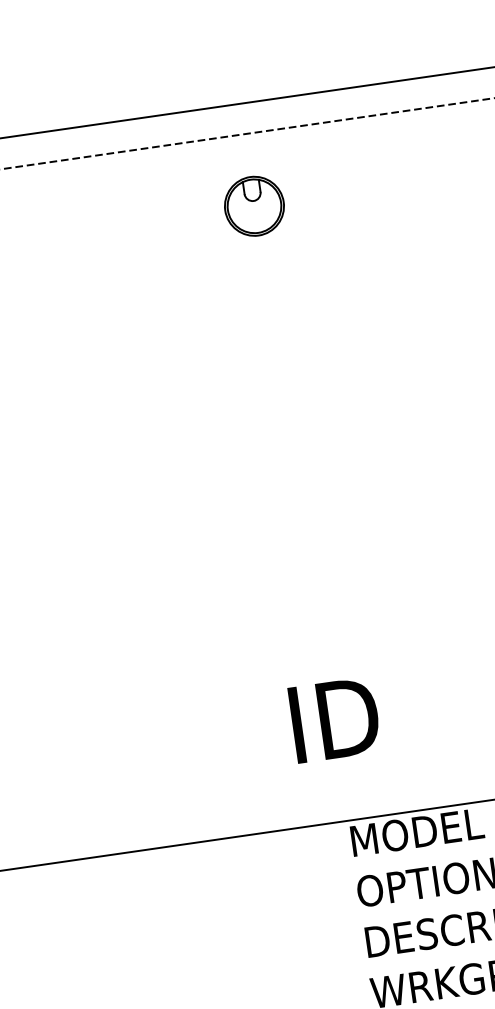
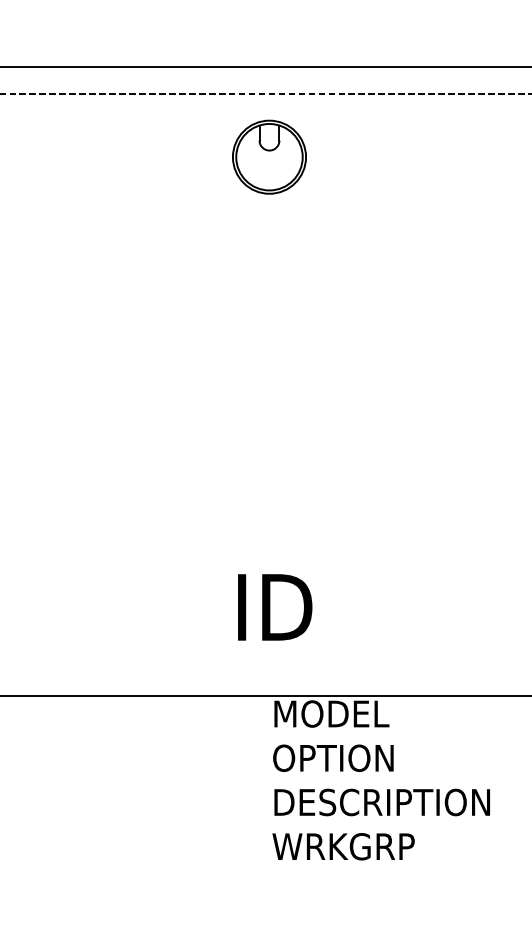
part: (254, 205) -> (269, 156), size x1.43

